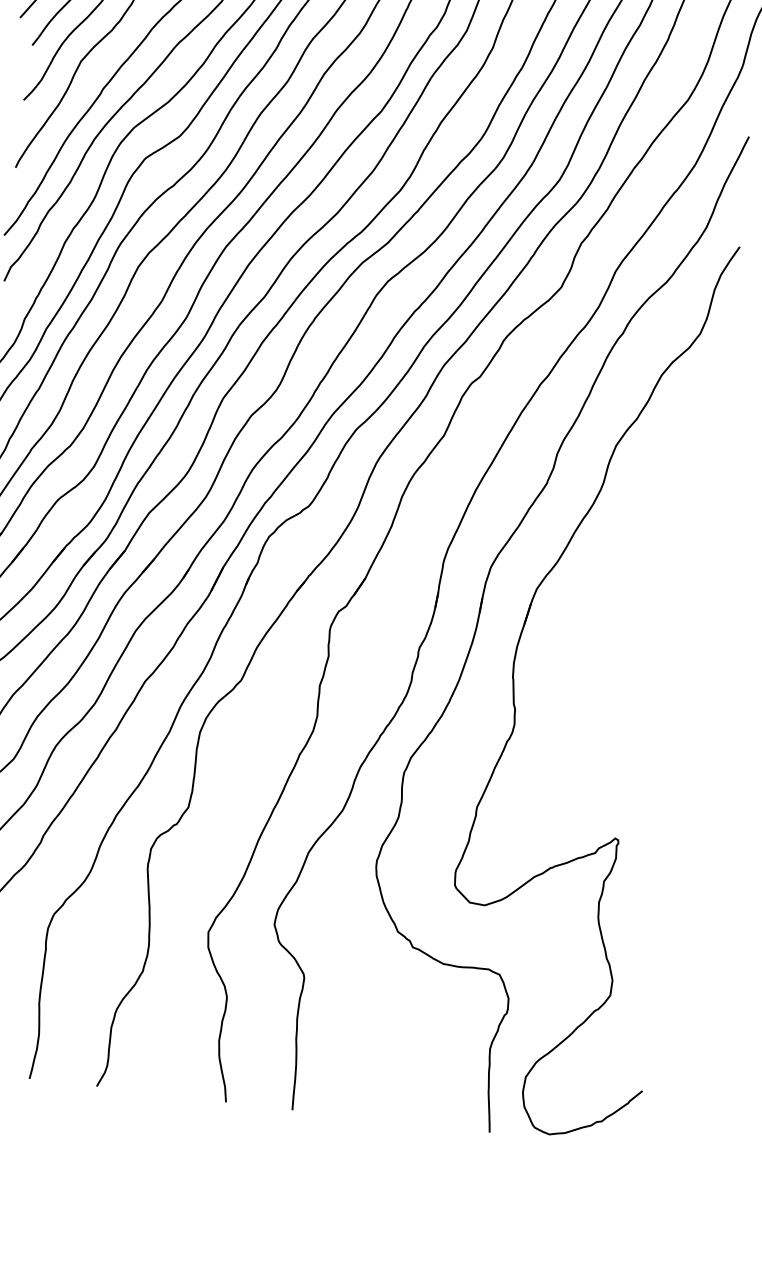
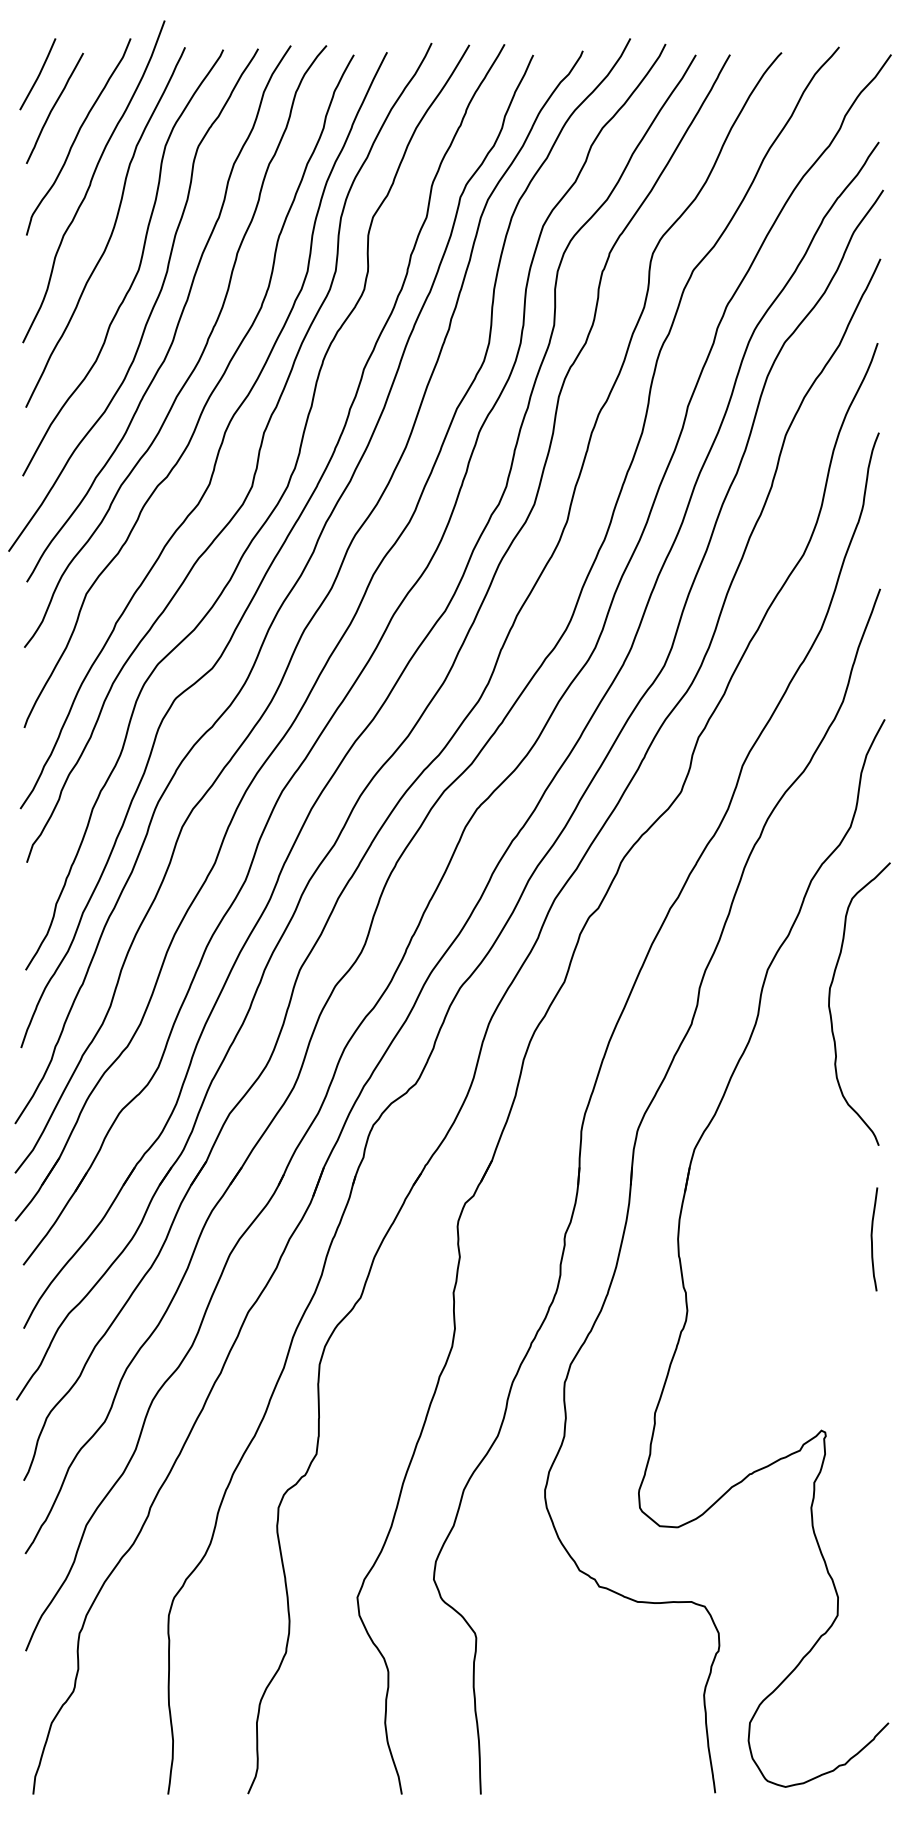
curve: (665, 483) -> (830, 1007), added
curve: (677, 682) -> (872, 1239), added

